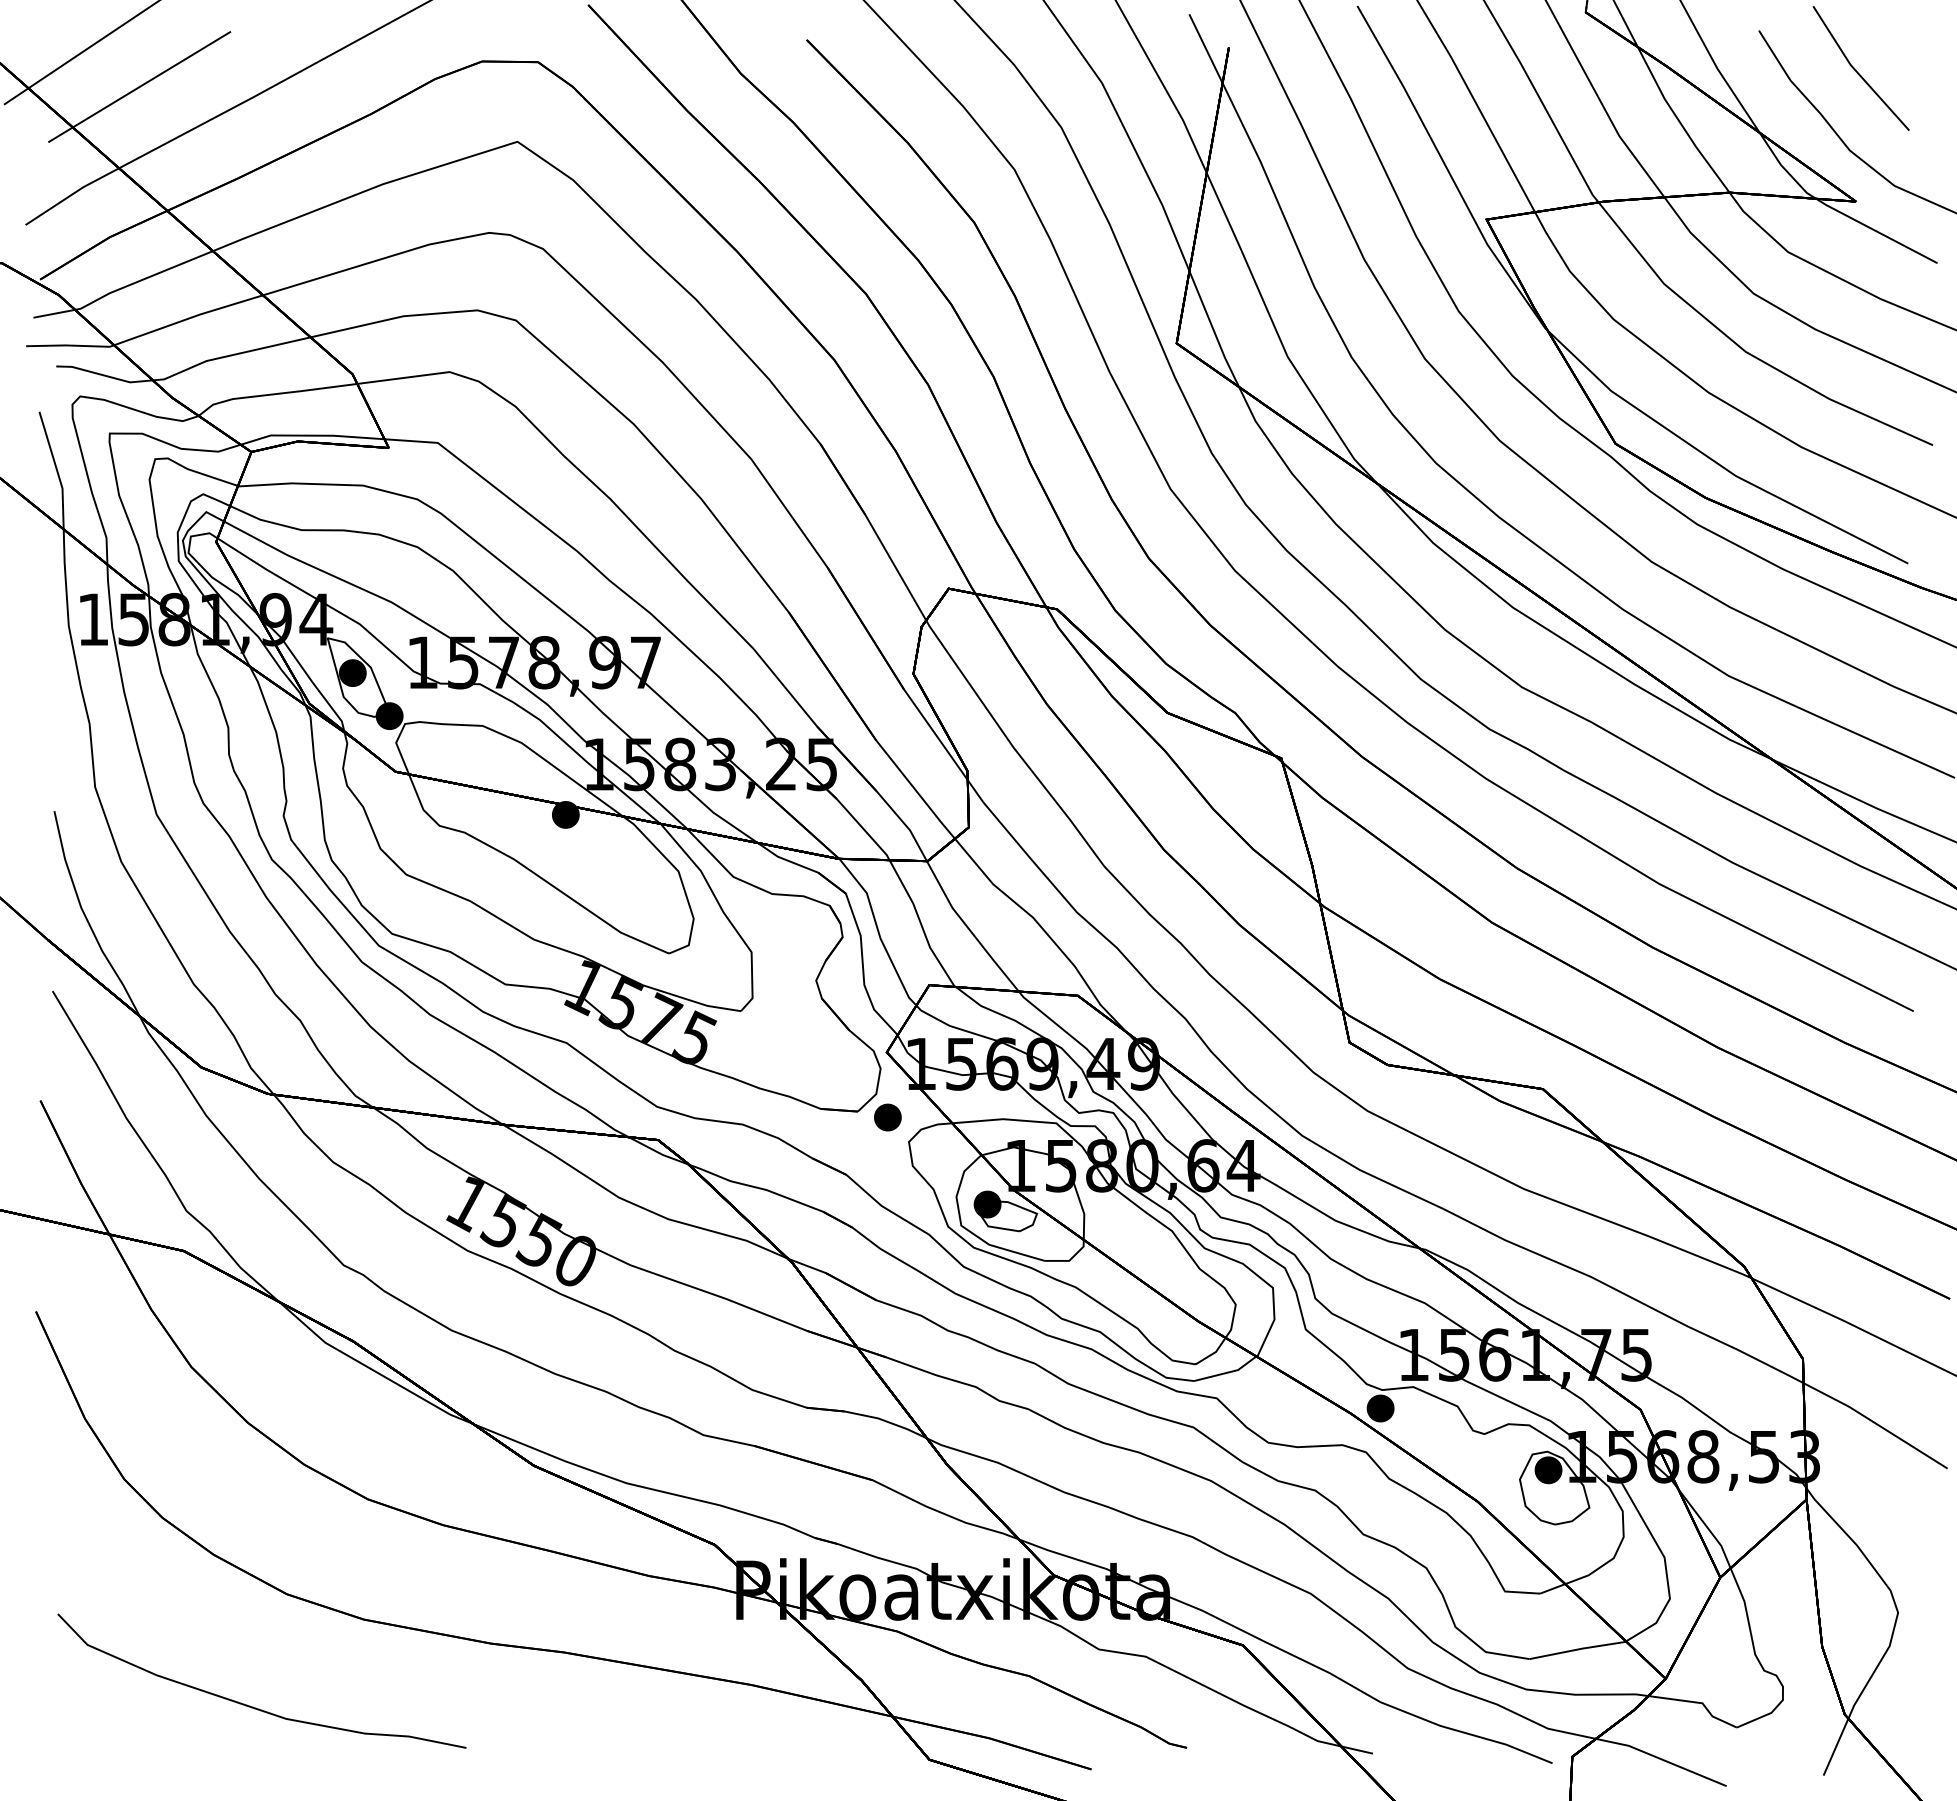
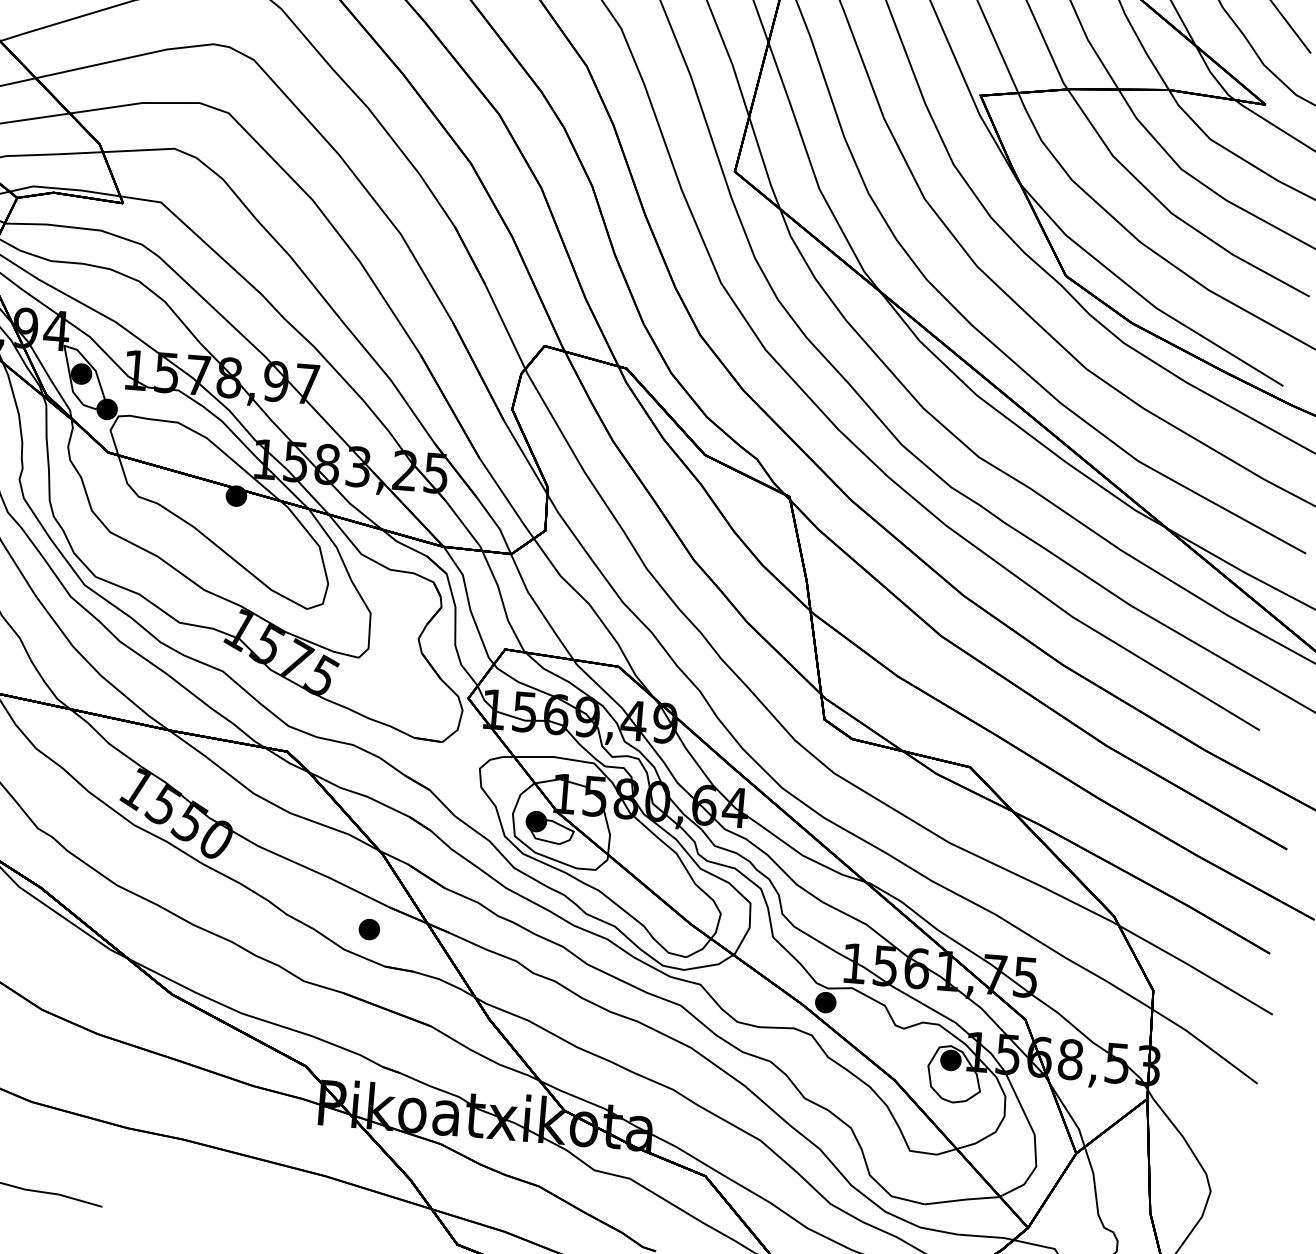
part: (887, 1117) -> (369, 929), moved

